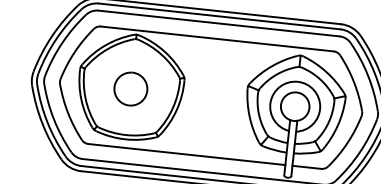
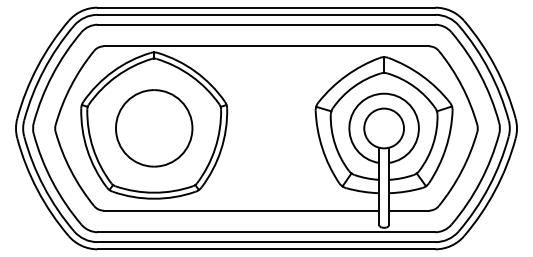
part: (131, 89) -> (154, 128), size x1.67

